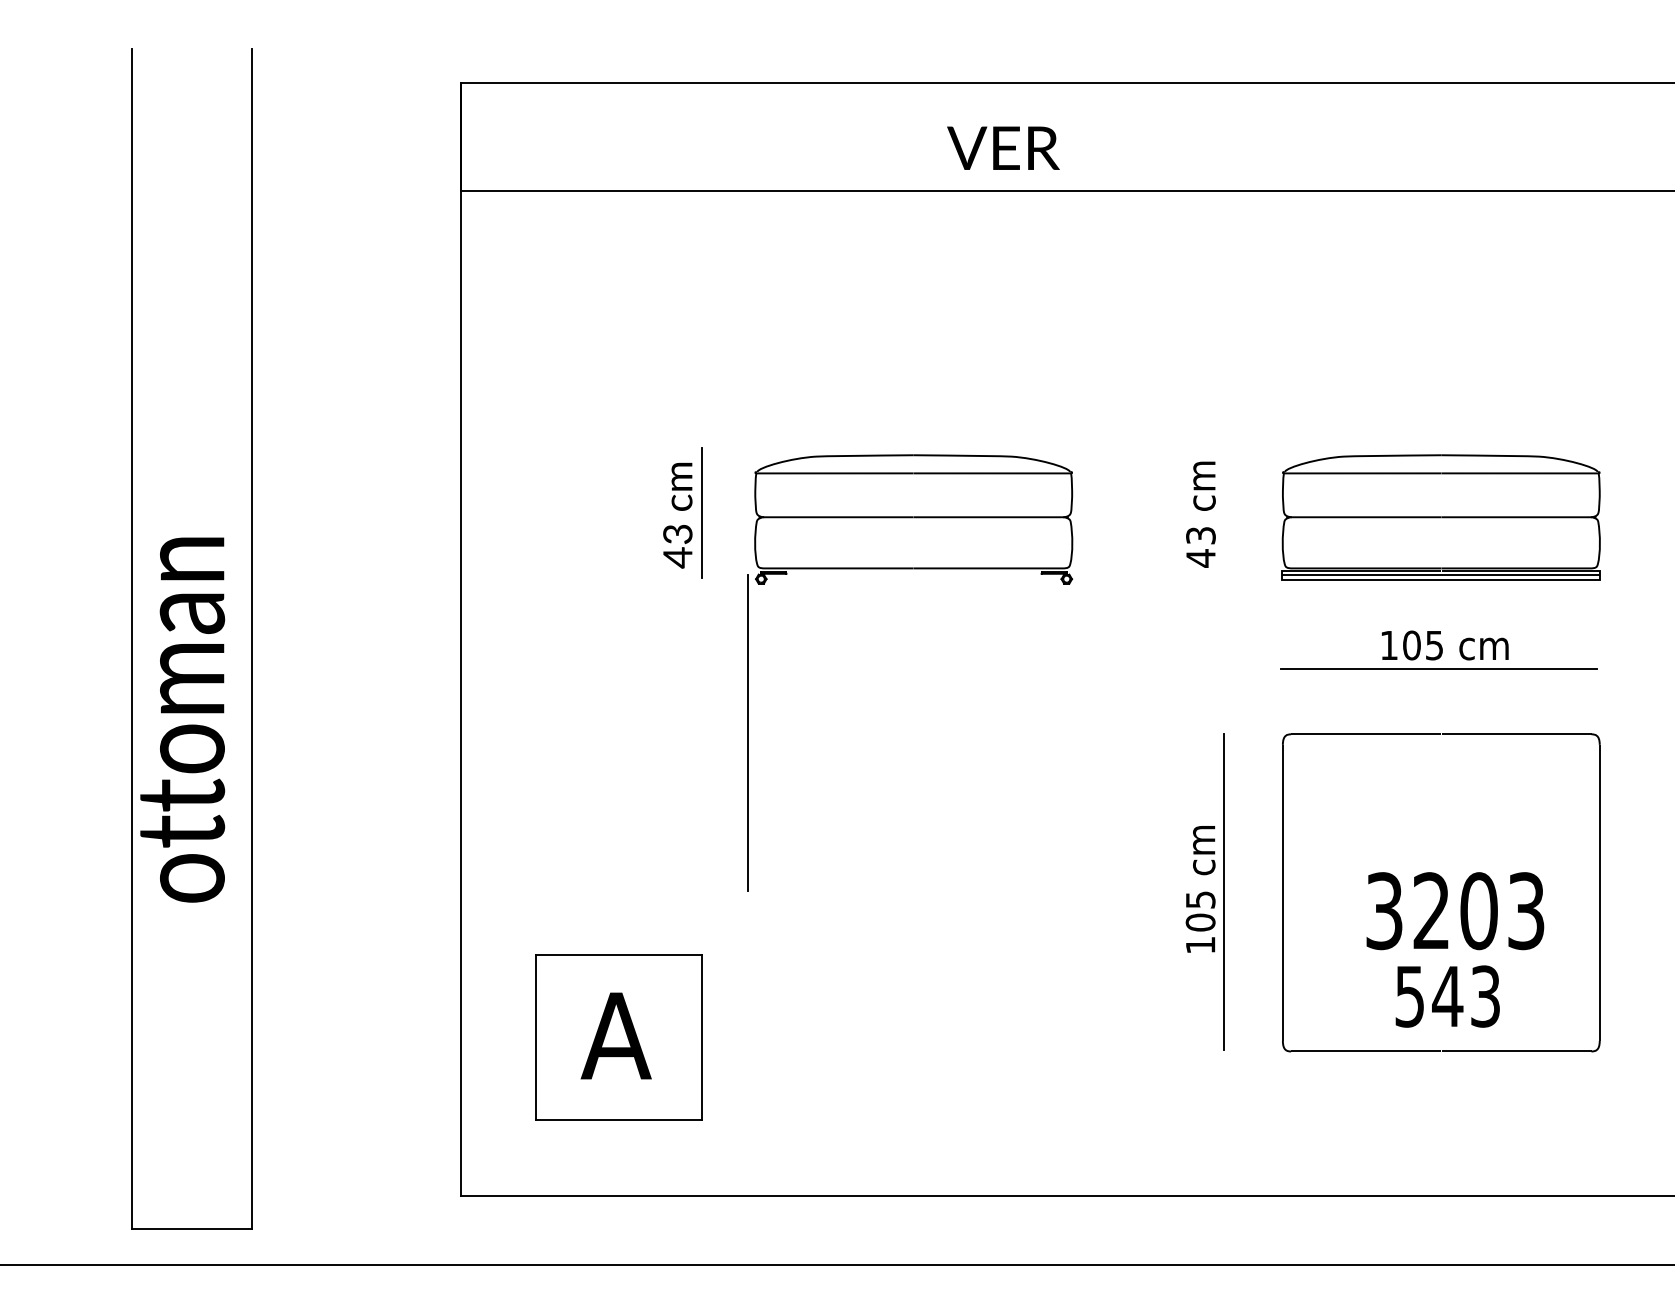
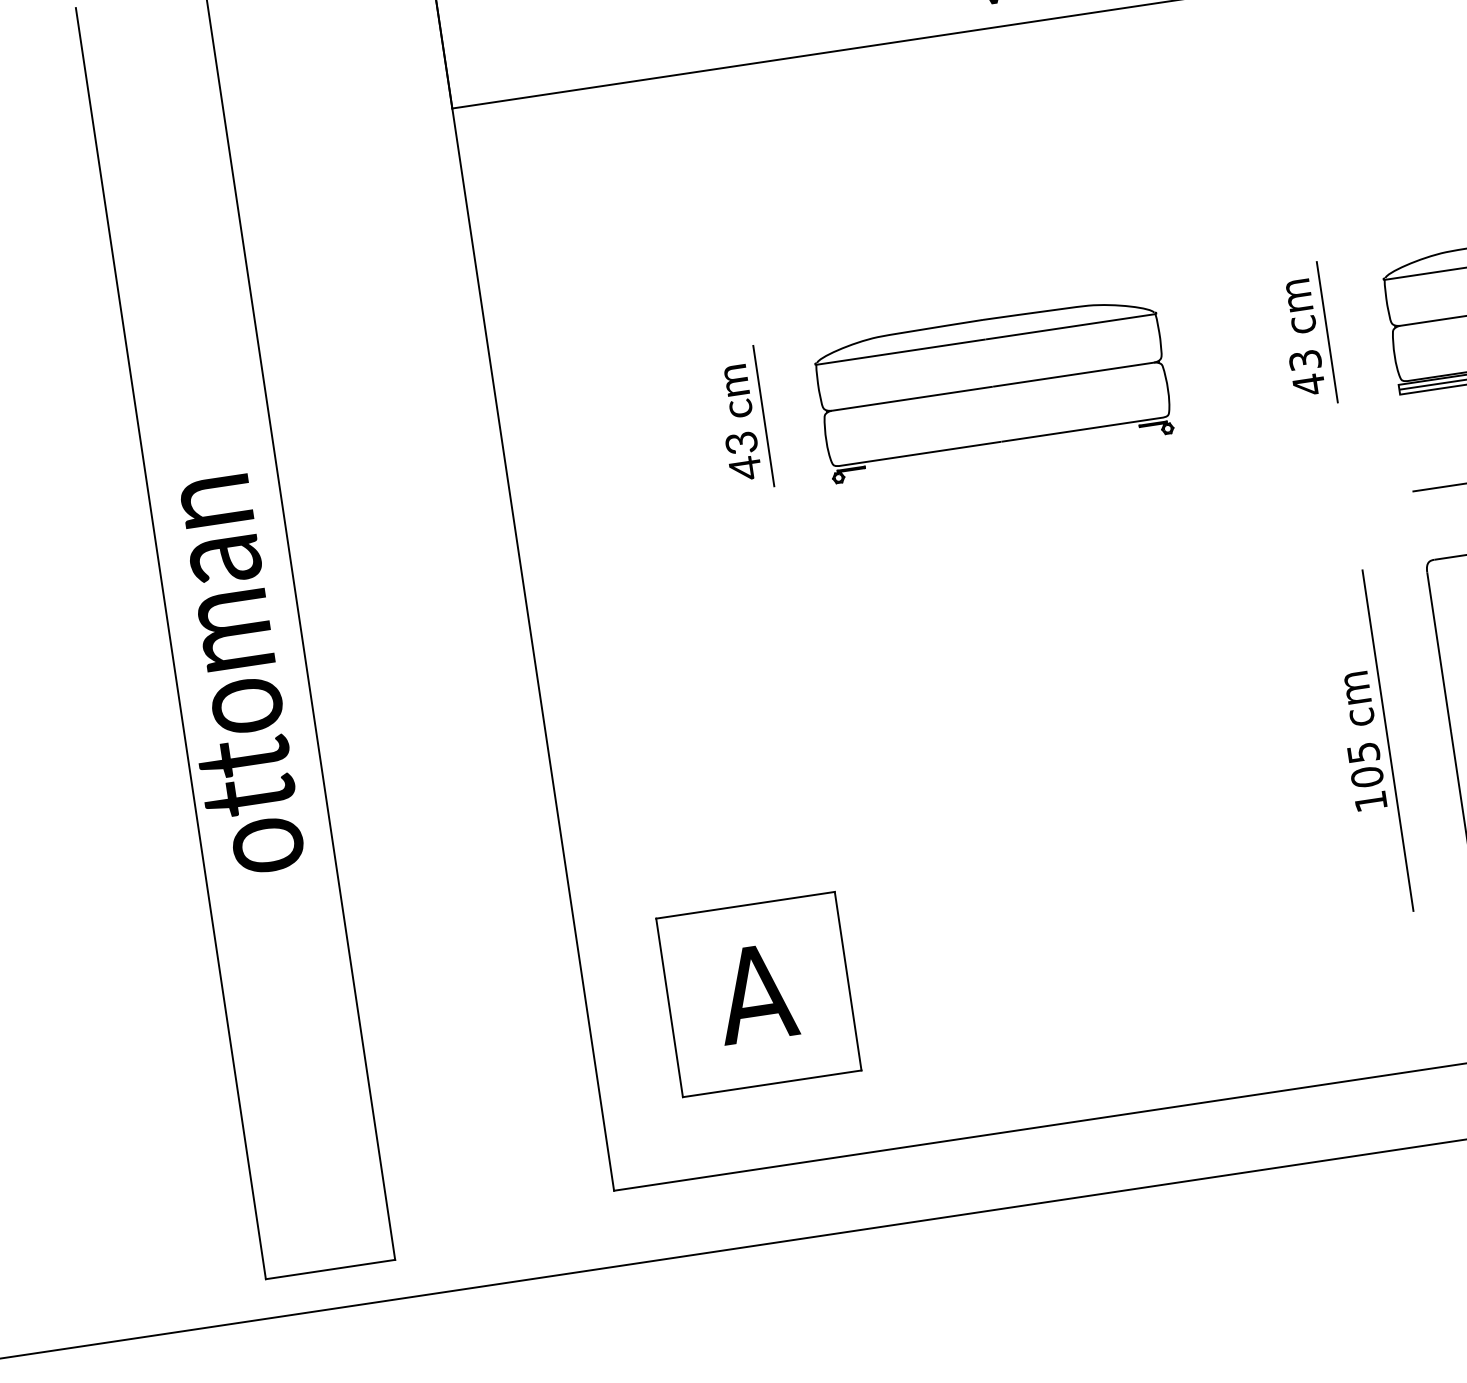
line: (1224, 513) -> (1327, 332), added
text: (182, 719) -> (231, 675), moved
line: (747, 732) -> (848, 645), removed

